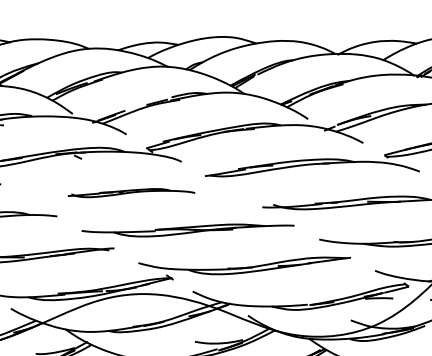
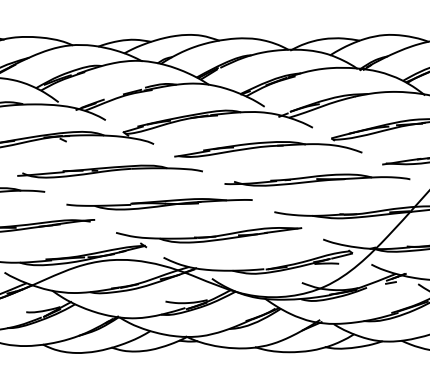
part: (130, 193) -> (109, 171), size x1.67

